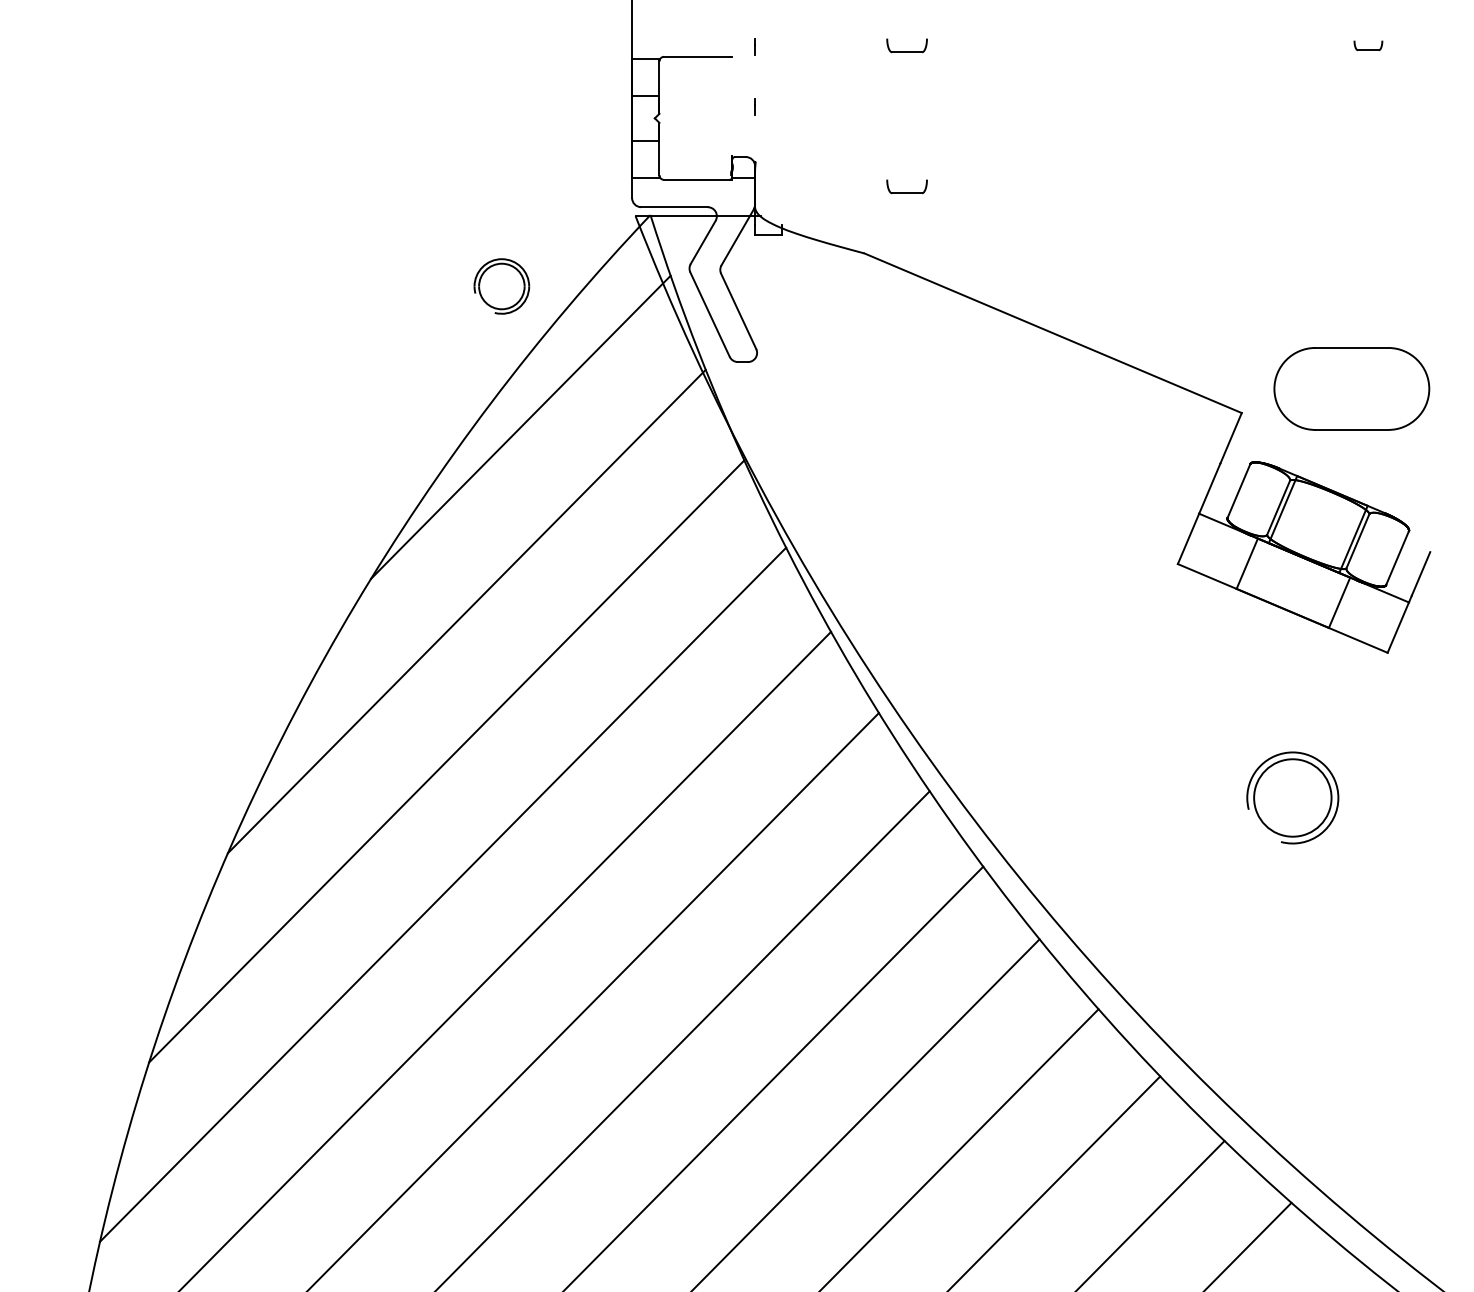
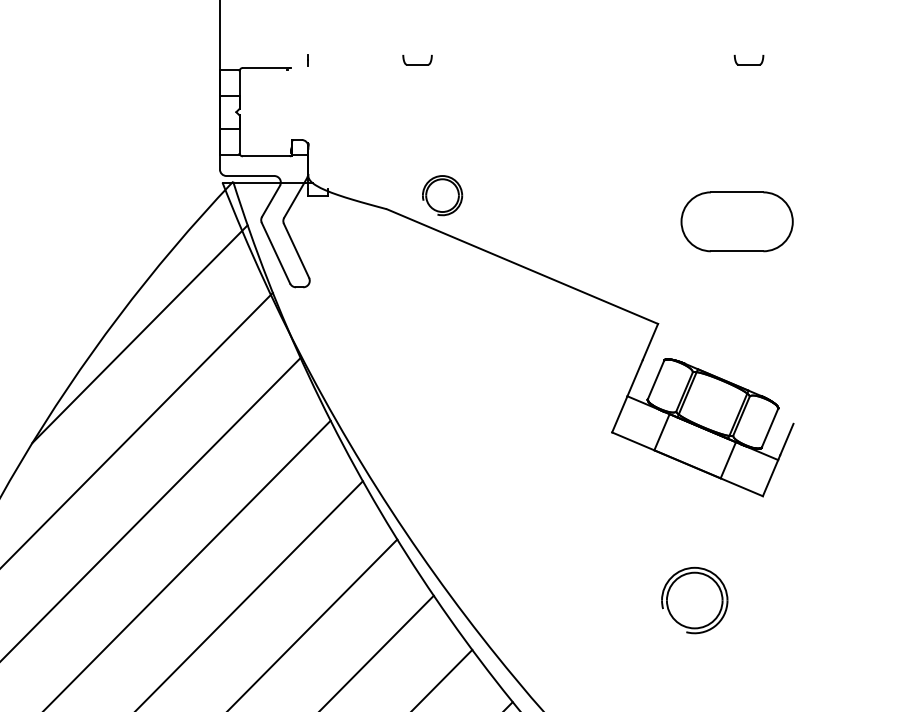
part: (1368, 45) -> (749, 59), size x1.43
line: (754, 106) -> (307, 103), removed
part: (906, 186) -> (417, 161), removed
part: (501, 286) -> (442, 195), moved
part: (1351, 388) -> (736, 221), moved

